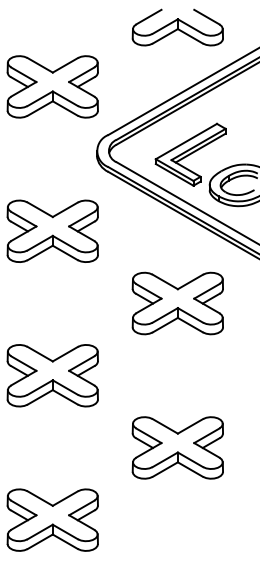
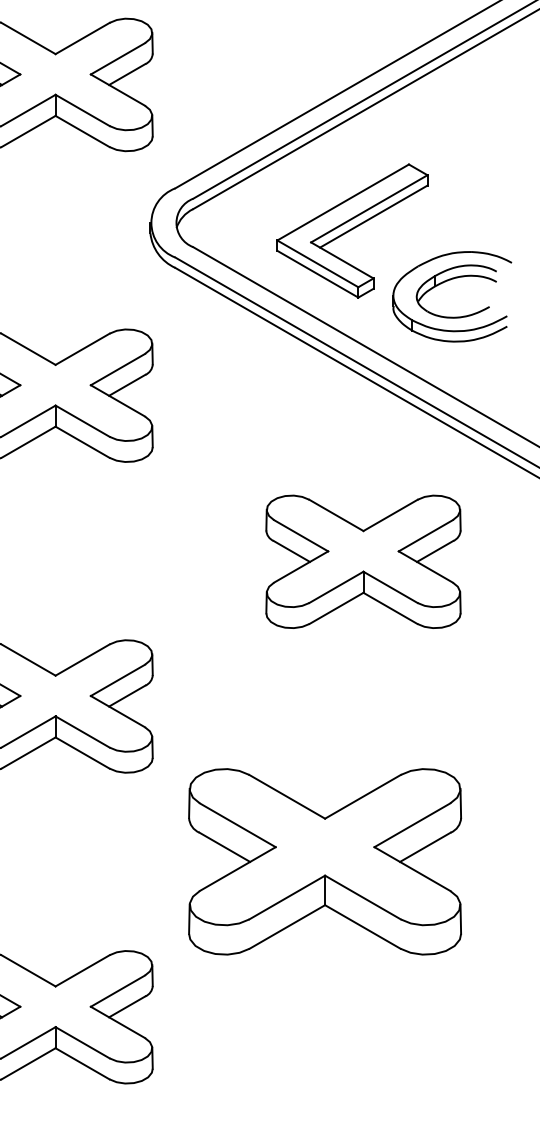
part: (177, 303) -> (362, 561), moved
part: (177, 447) -> (323, 860), size x1.4

